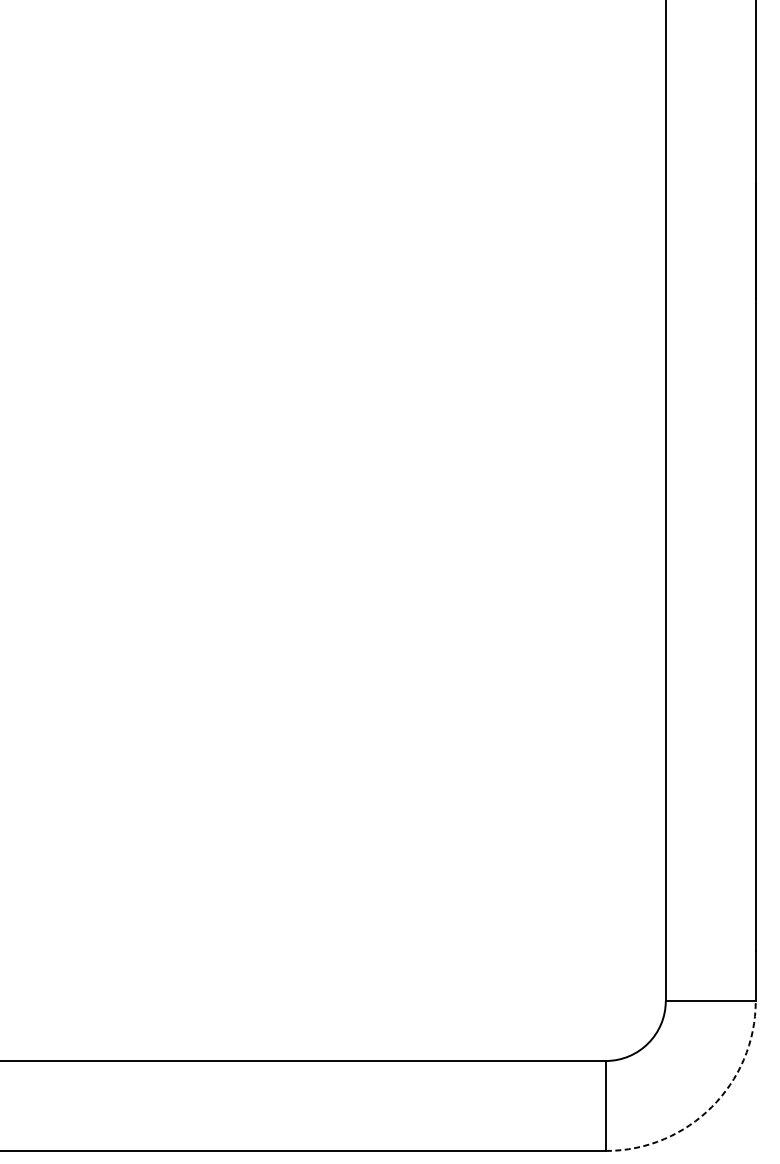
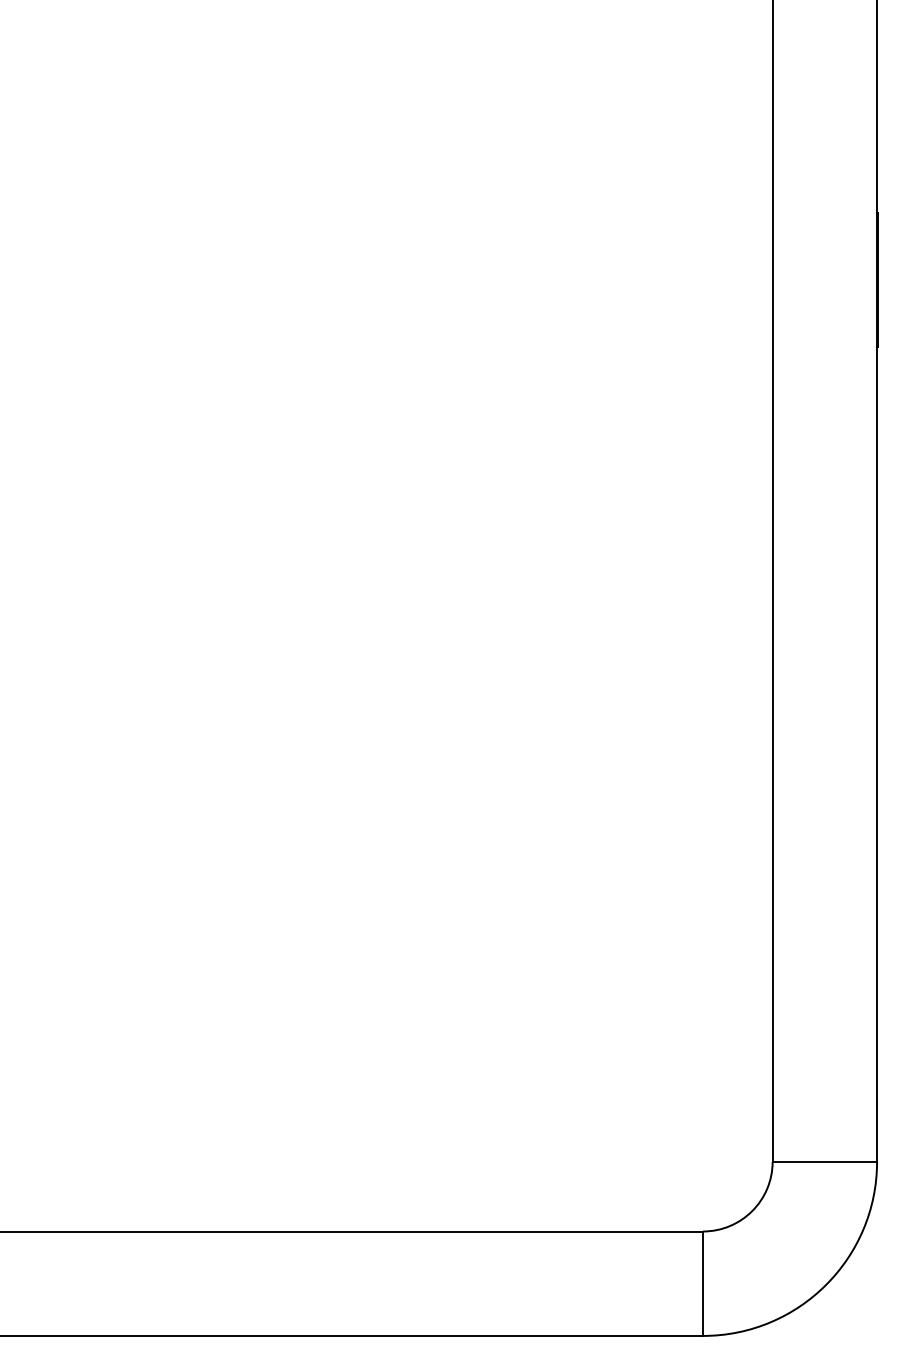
arc: (712, 1106) -> (826, 1284), dashed -> solid

